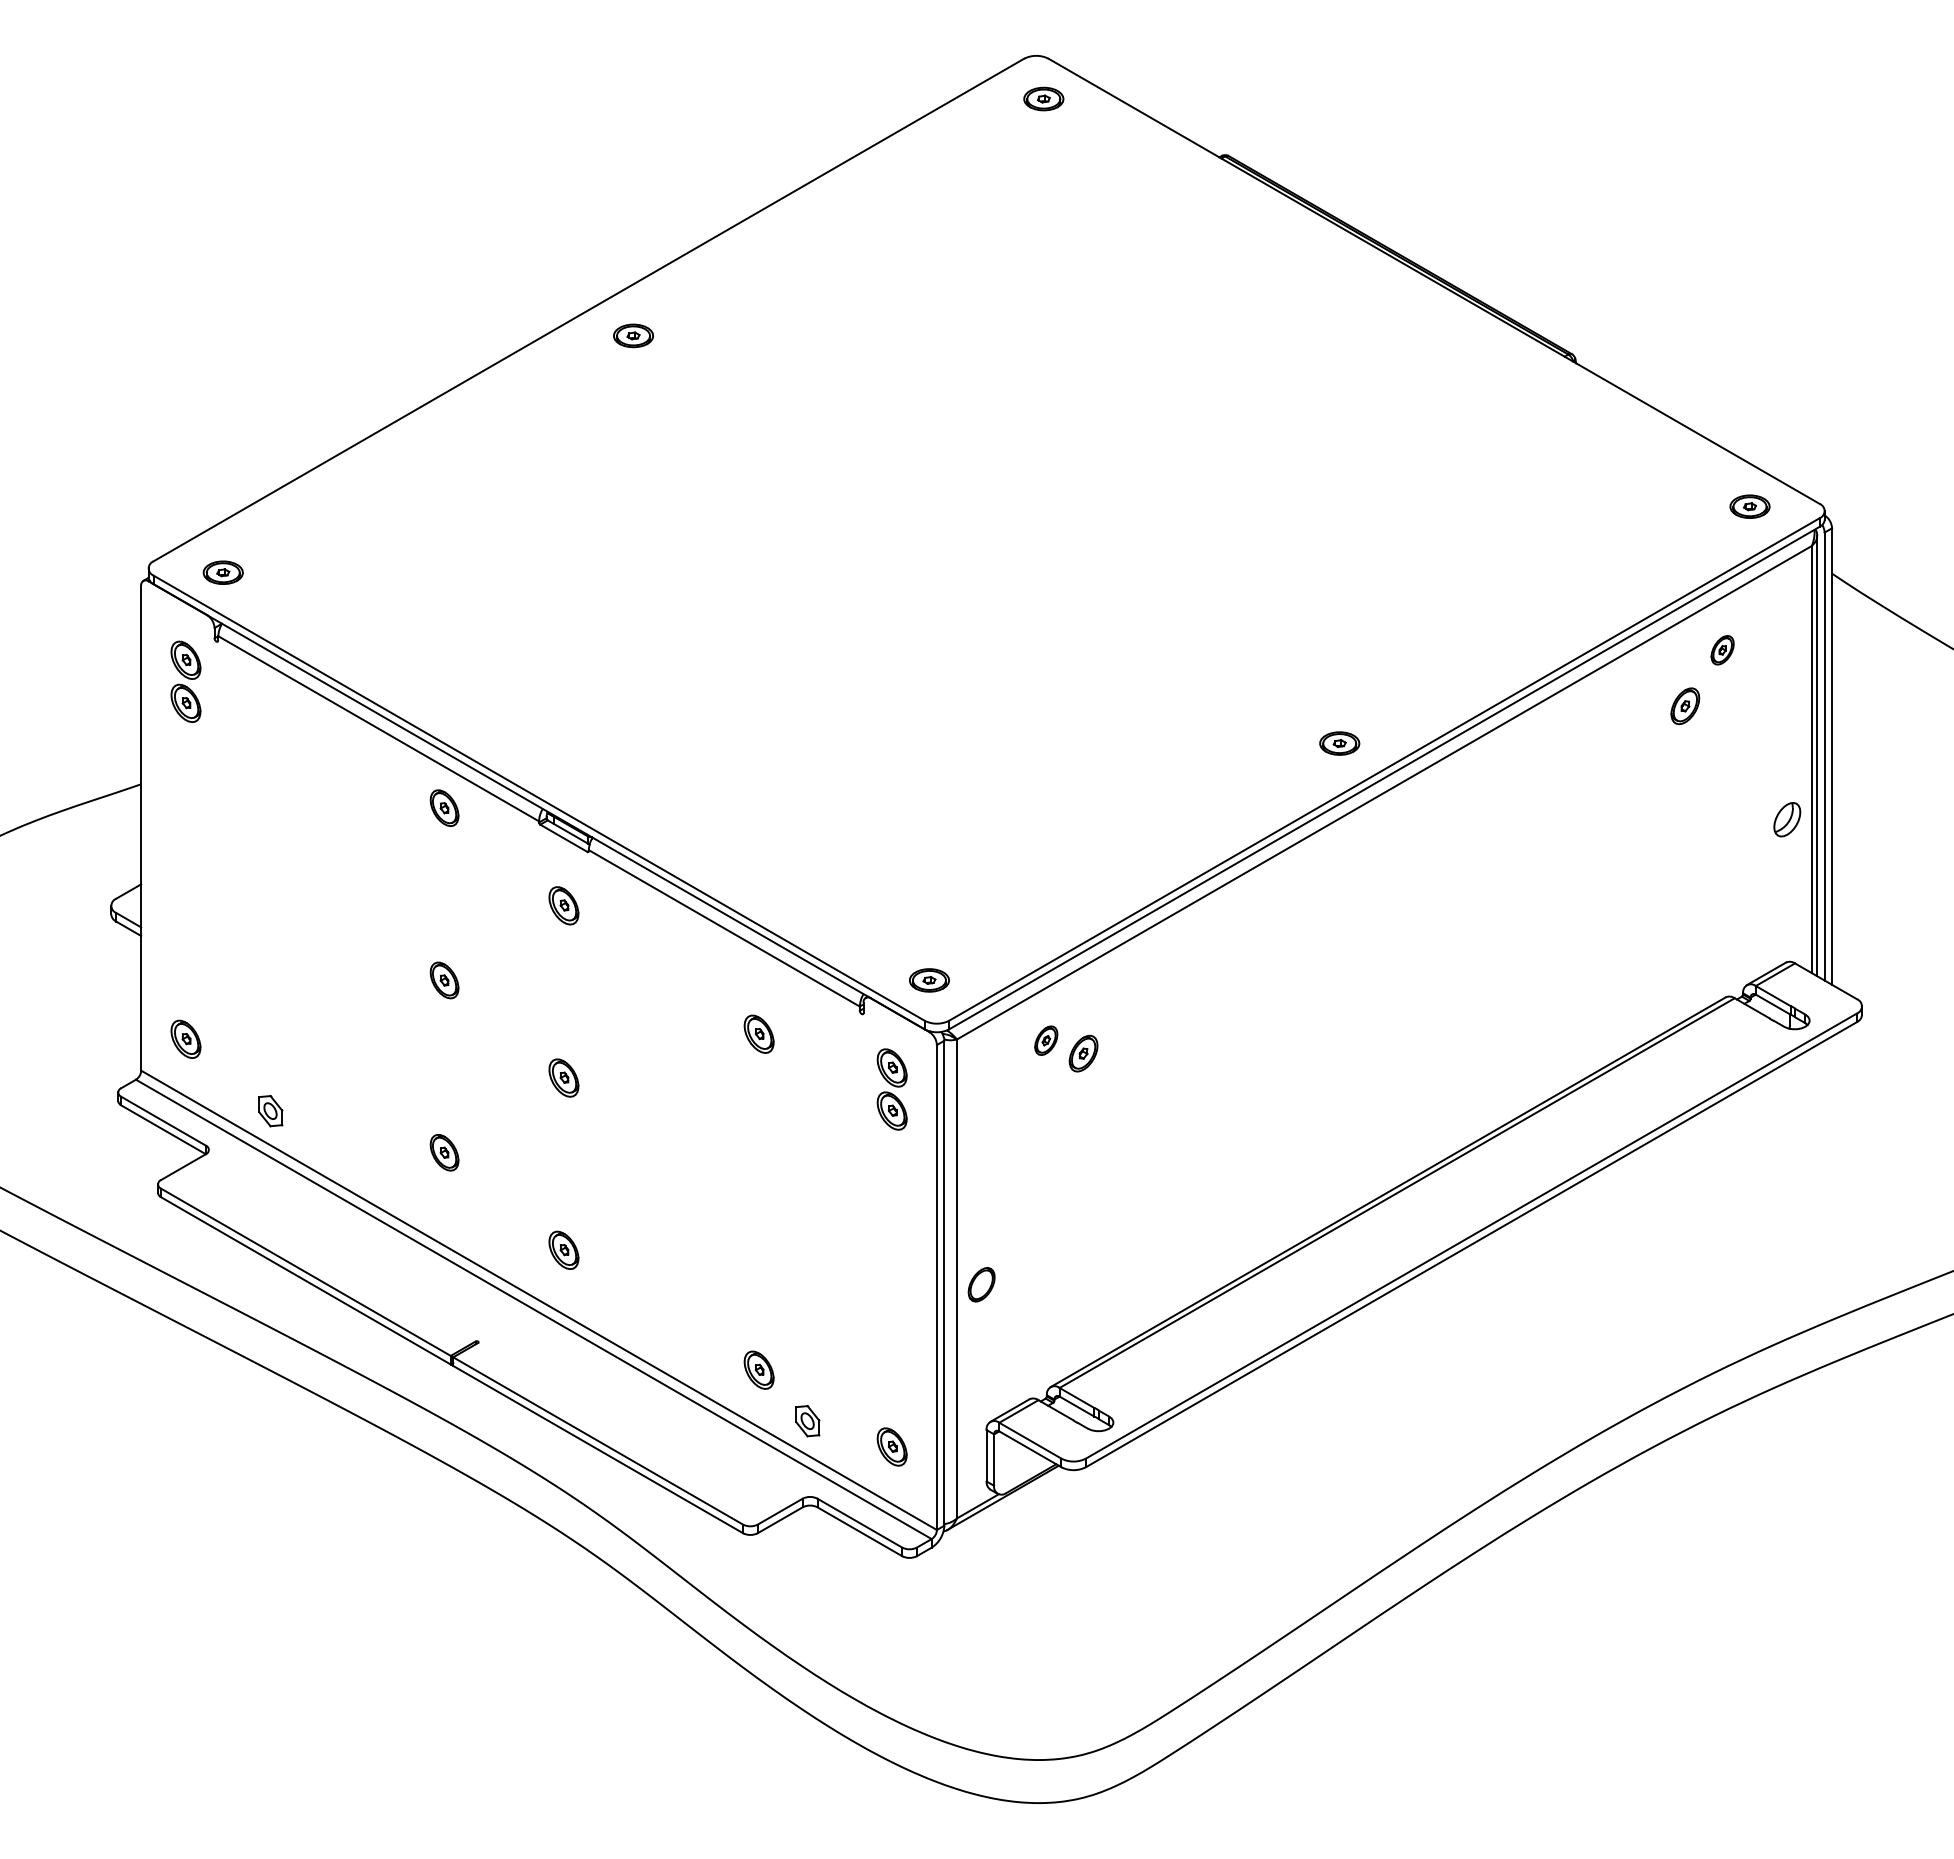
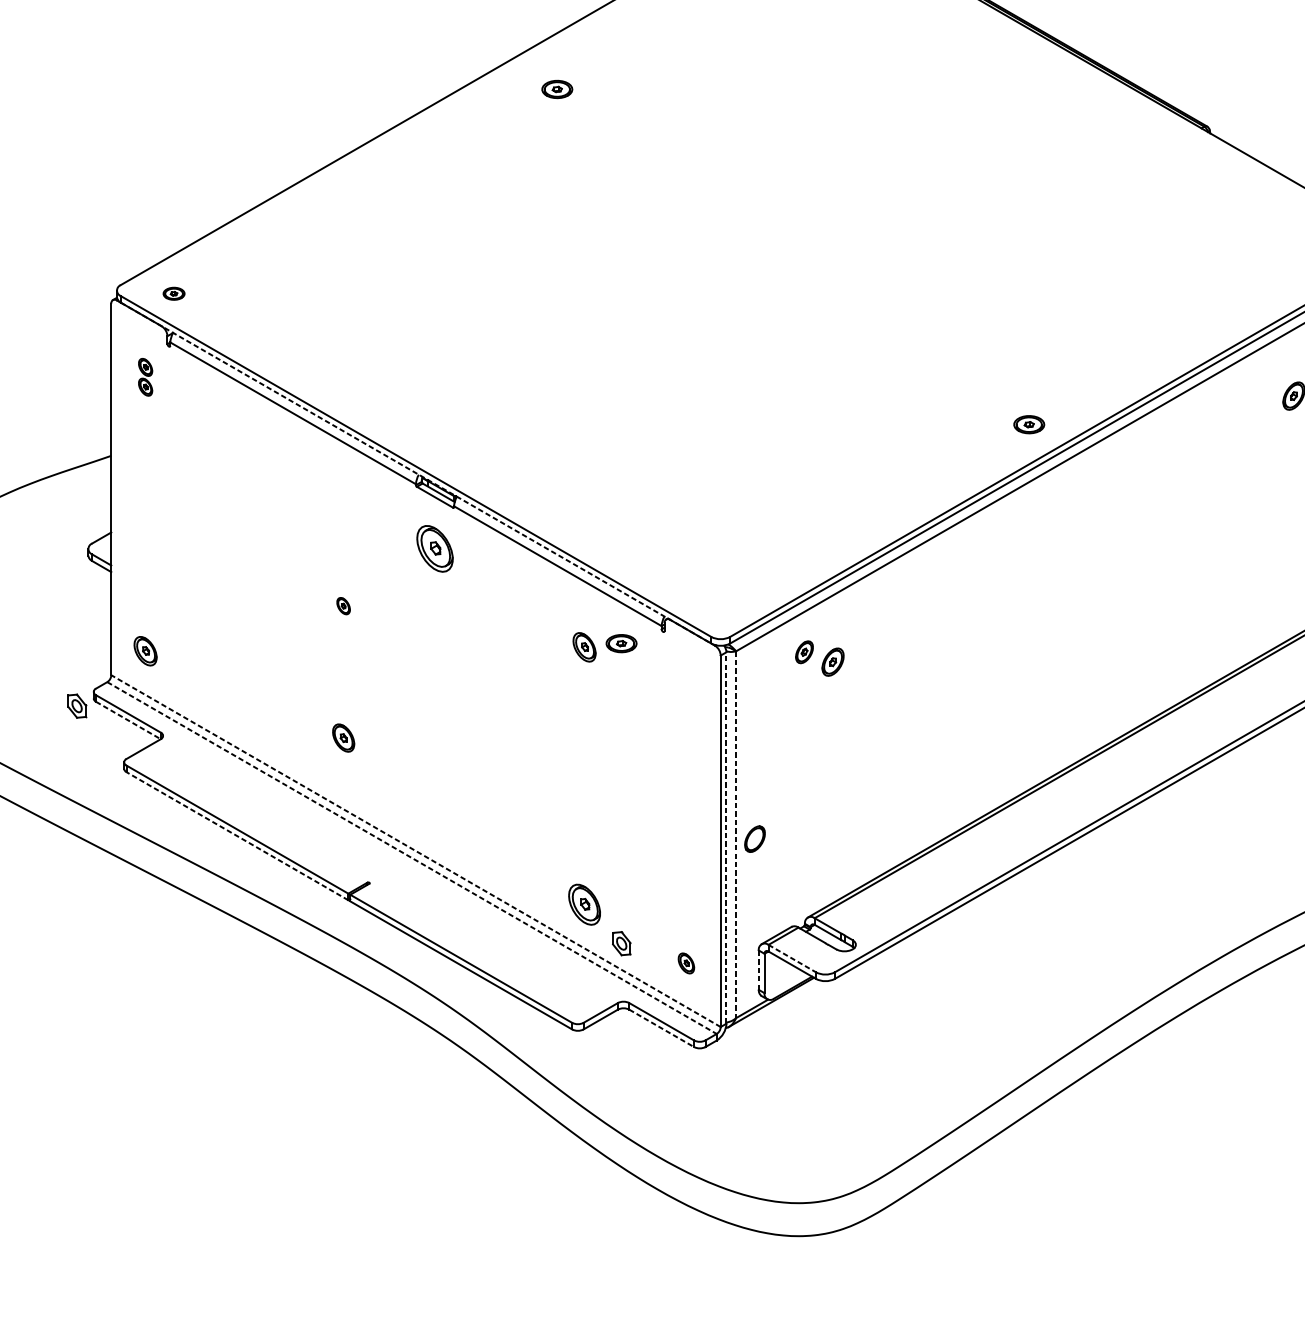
part: (633, 335) -> (557, 89), moved
part: (222, 572) -> (173, 293), size x0.7
part: (185, 681) -> (145, 377), size x0.6
part: (444, 807) -> (343, 473), removed
line: (539, 807) -> (416, 473), solid -> dashed
part: (563, 905) -> (434, 548), size x1.6
part: (444, 980) -> (343, 606), size x0.6
part: (929, 980) -> (621, 643), moved
part: (563, 1077) -> (434, 680), removed
part: (891, 1089) -> (685, 689), removed
part: (270, 1111) -> (77, 706), moved
line: (163, 1129) -> (128, 720), solid -> dashed
part: (563, 1249) -> (434, 812), removed
line: (957, 1279) -> (736, 835), solid -> dashed
line: (305, 1280) -> (237, 835), solid -> dashed
line: (944, 1282) -> (726, 837), solid -> dashed
line: (538, 1300) -> (415, 851), solid -> dashed
line: (534, 1309) -> (412, 858), solid -> dashed
part: (758, 1369) -> (584, 904), size x1.4
line: (1030, 1440) -> (792, 958), solid -> dashed
part: (891, 1446) -> (685, 963), size x0.7
line: (986, 1455) -> (758, 969), solid -> dashed
line: (859, 1531) -> (661, 1028), solid -> dashed

